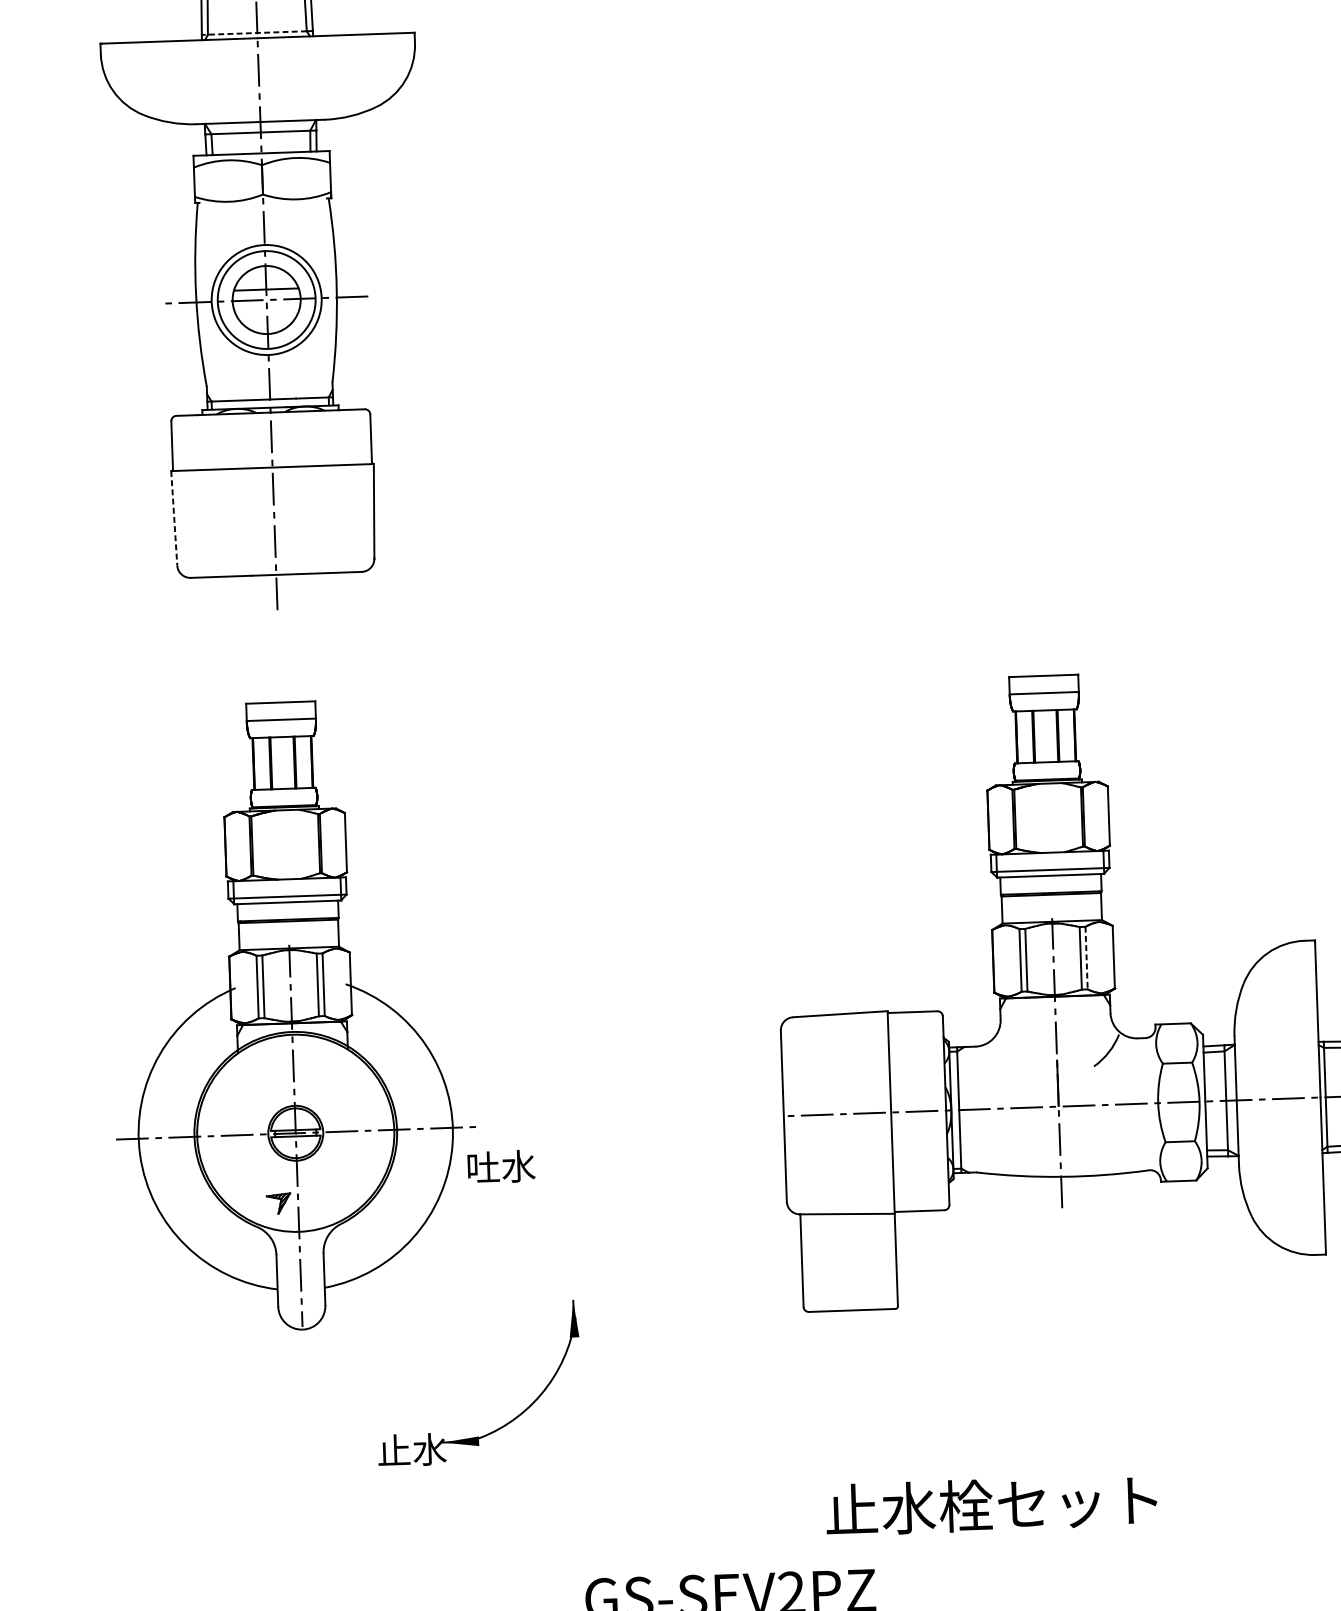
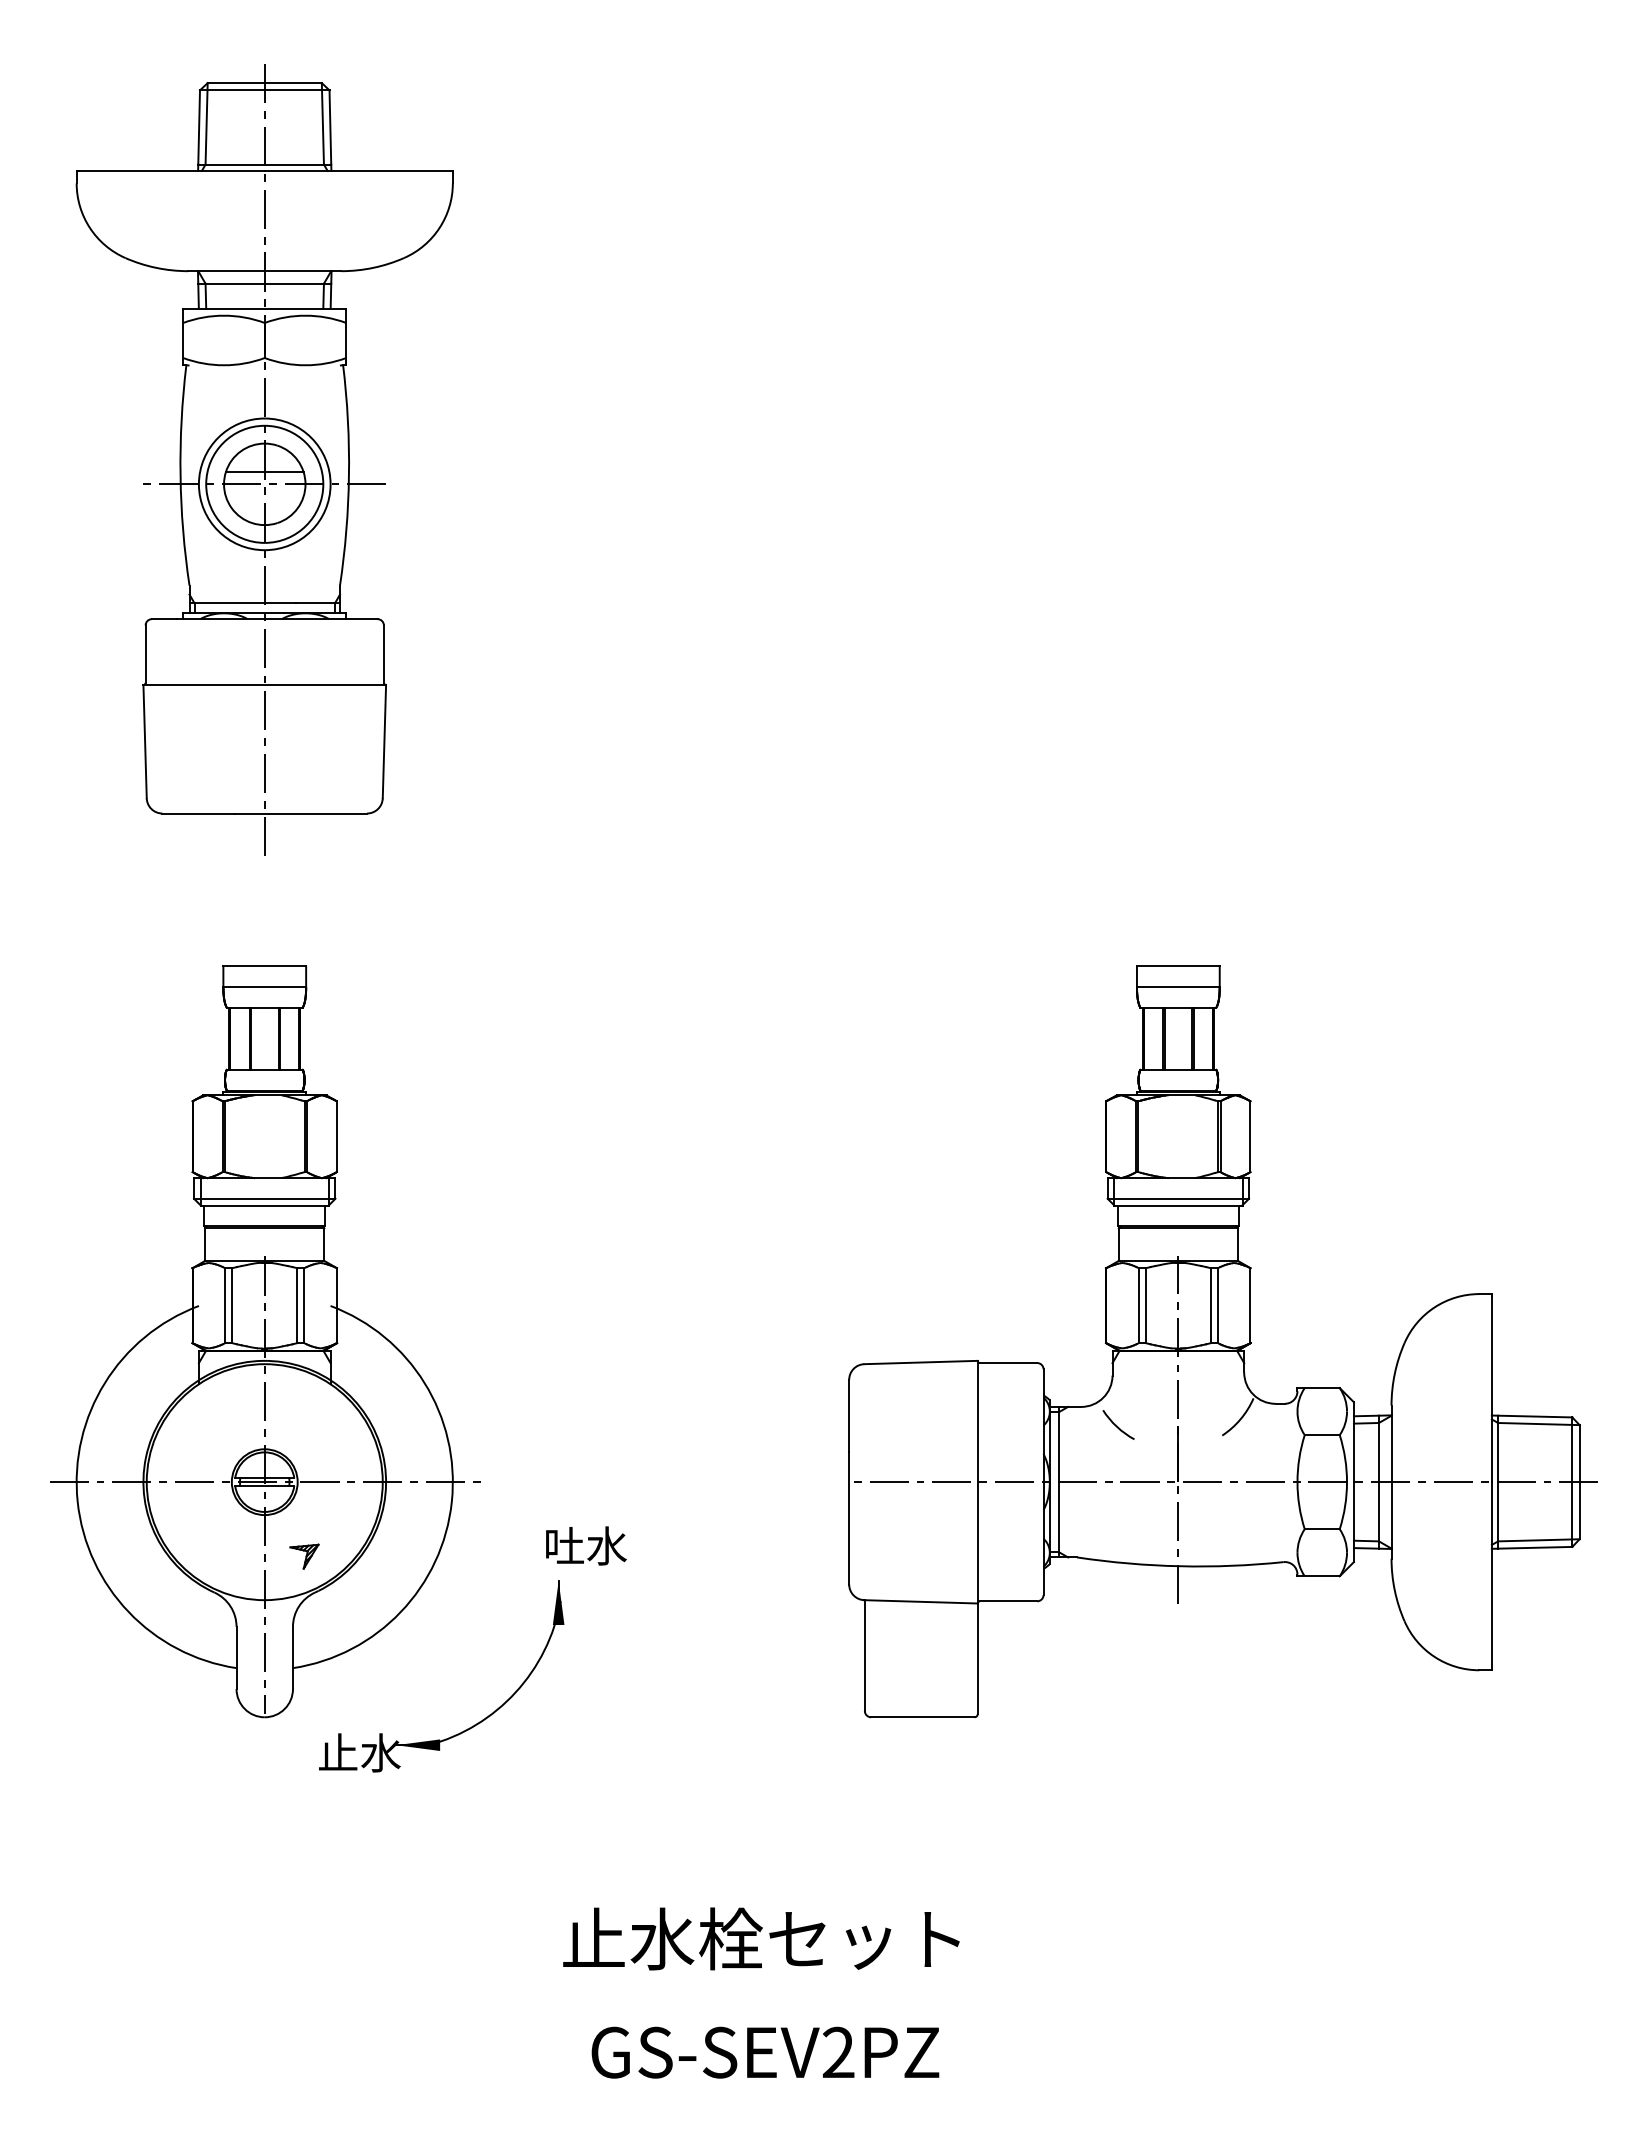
line: (254, 33) -> (261, 164), dashed -> solid
line: (174, 518) -> (145, 741), dashed -> solid
line: (1086, 958) -> (1217, 1306), dashed -> solid
arc: (1006, 1061) -> (1117, 1425), added
text: (501, 1166) -> (586, 1545), moved
part: (278, 1203) -> (304, 1556), moved
part: (501, 1426) -> (467, 1728), moved
text: (991, 1504) -> (761, 1938), moved

